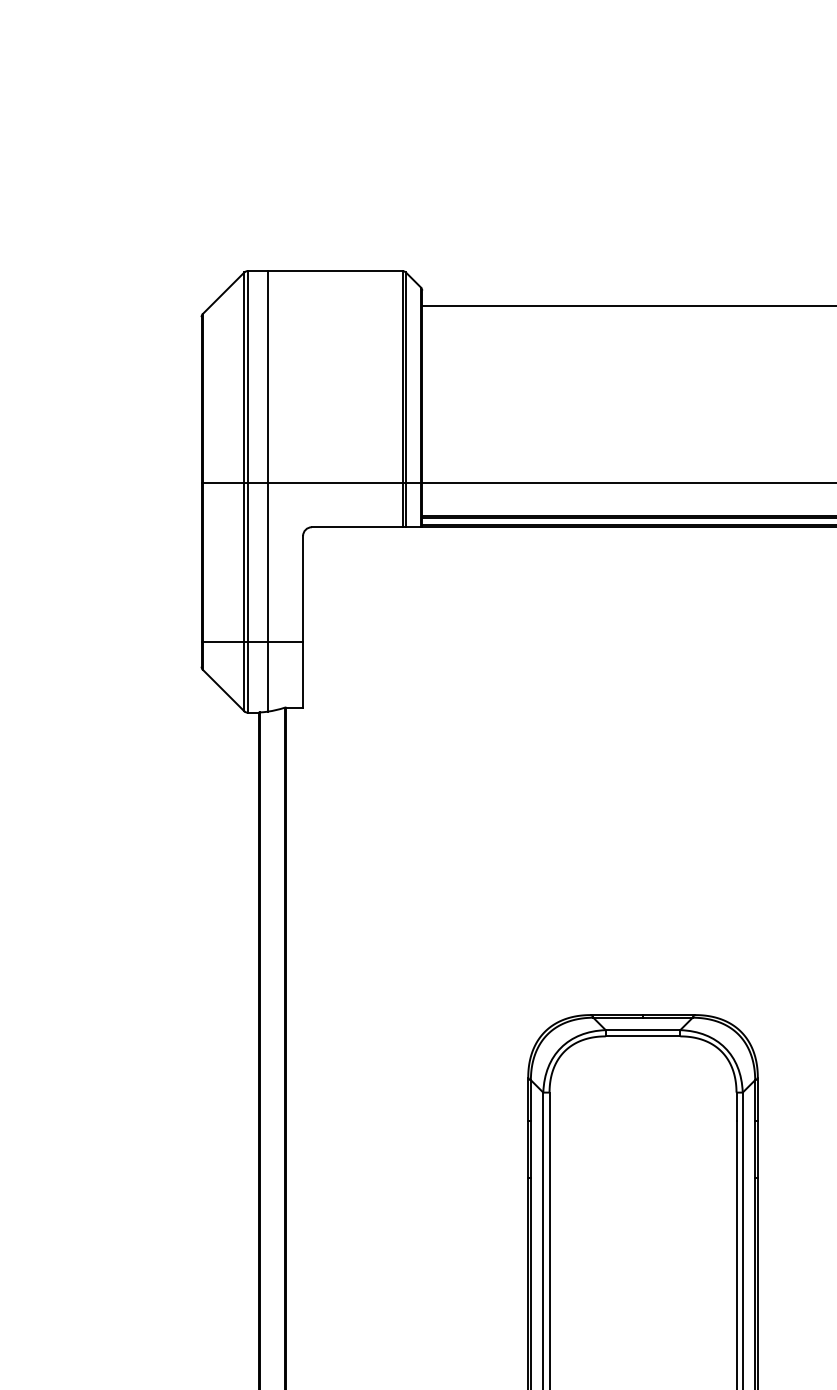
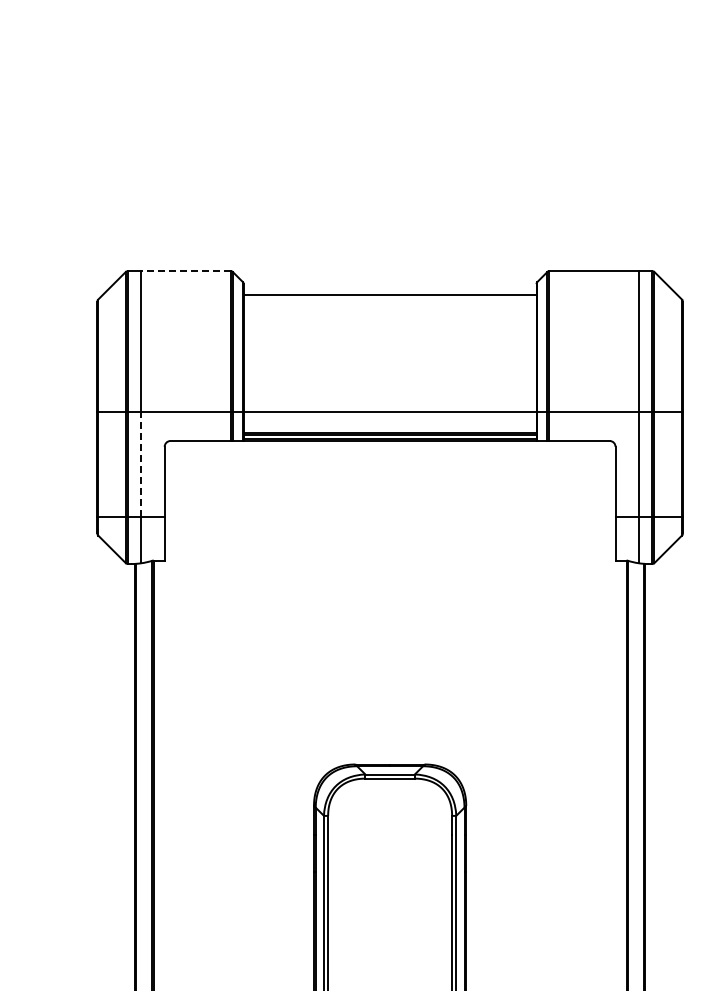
line: (335, 271) -> (186, 271), solid -> dashed
line: (268, 562) -> (141, 464), solid -> dashed

